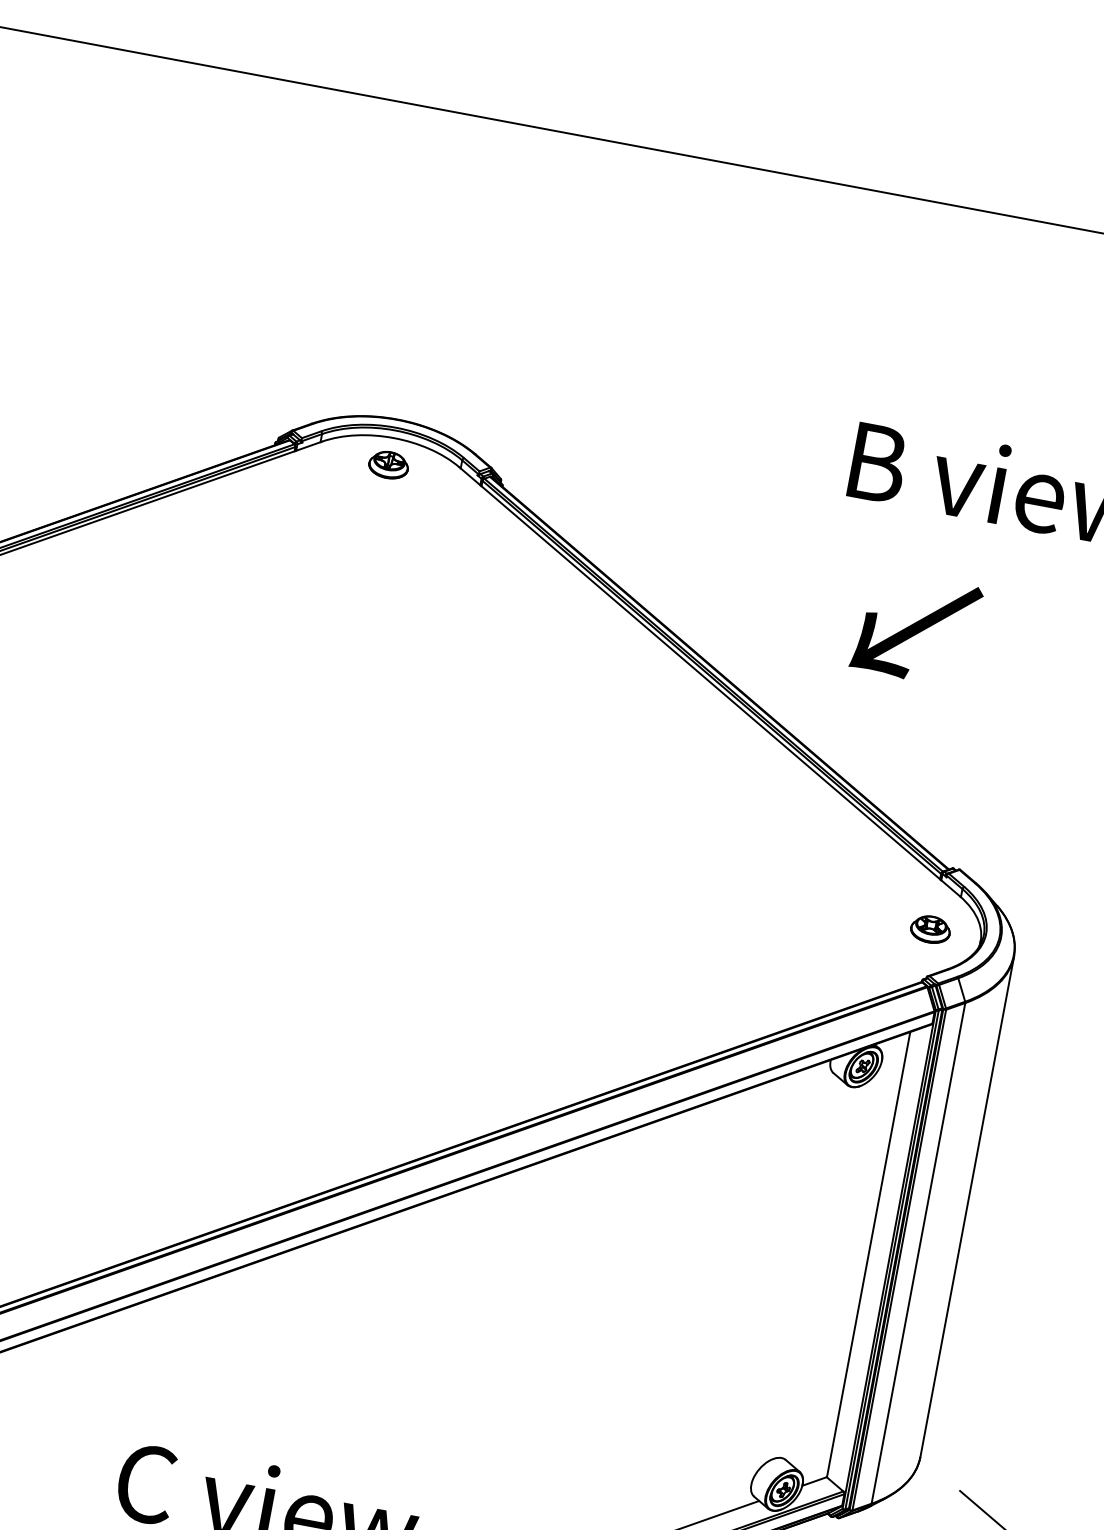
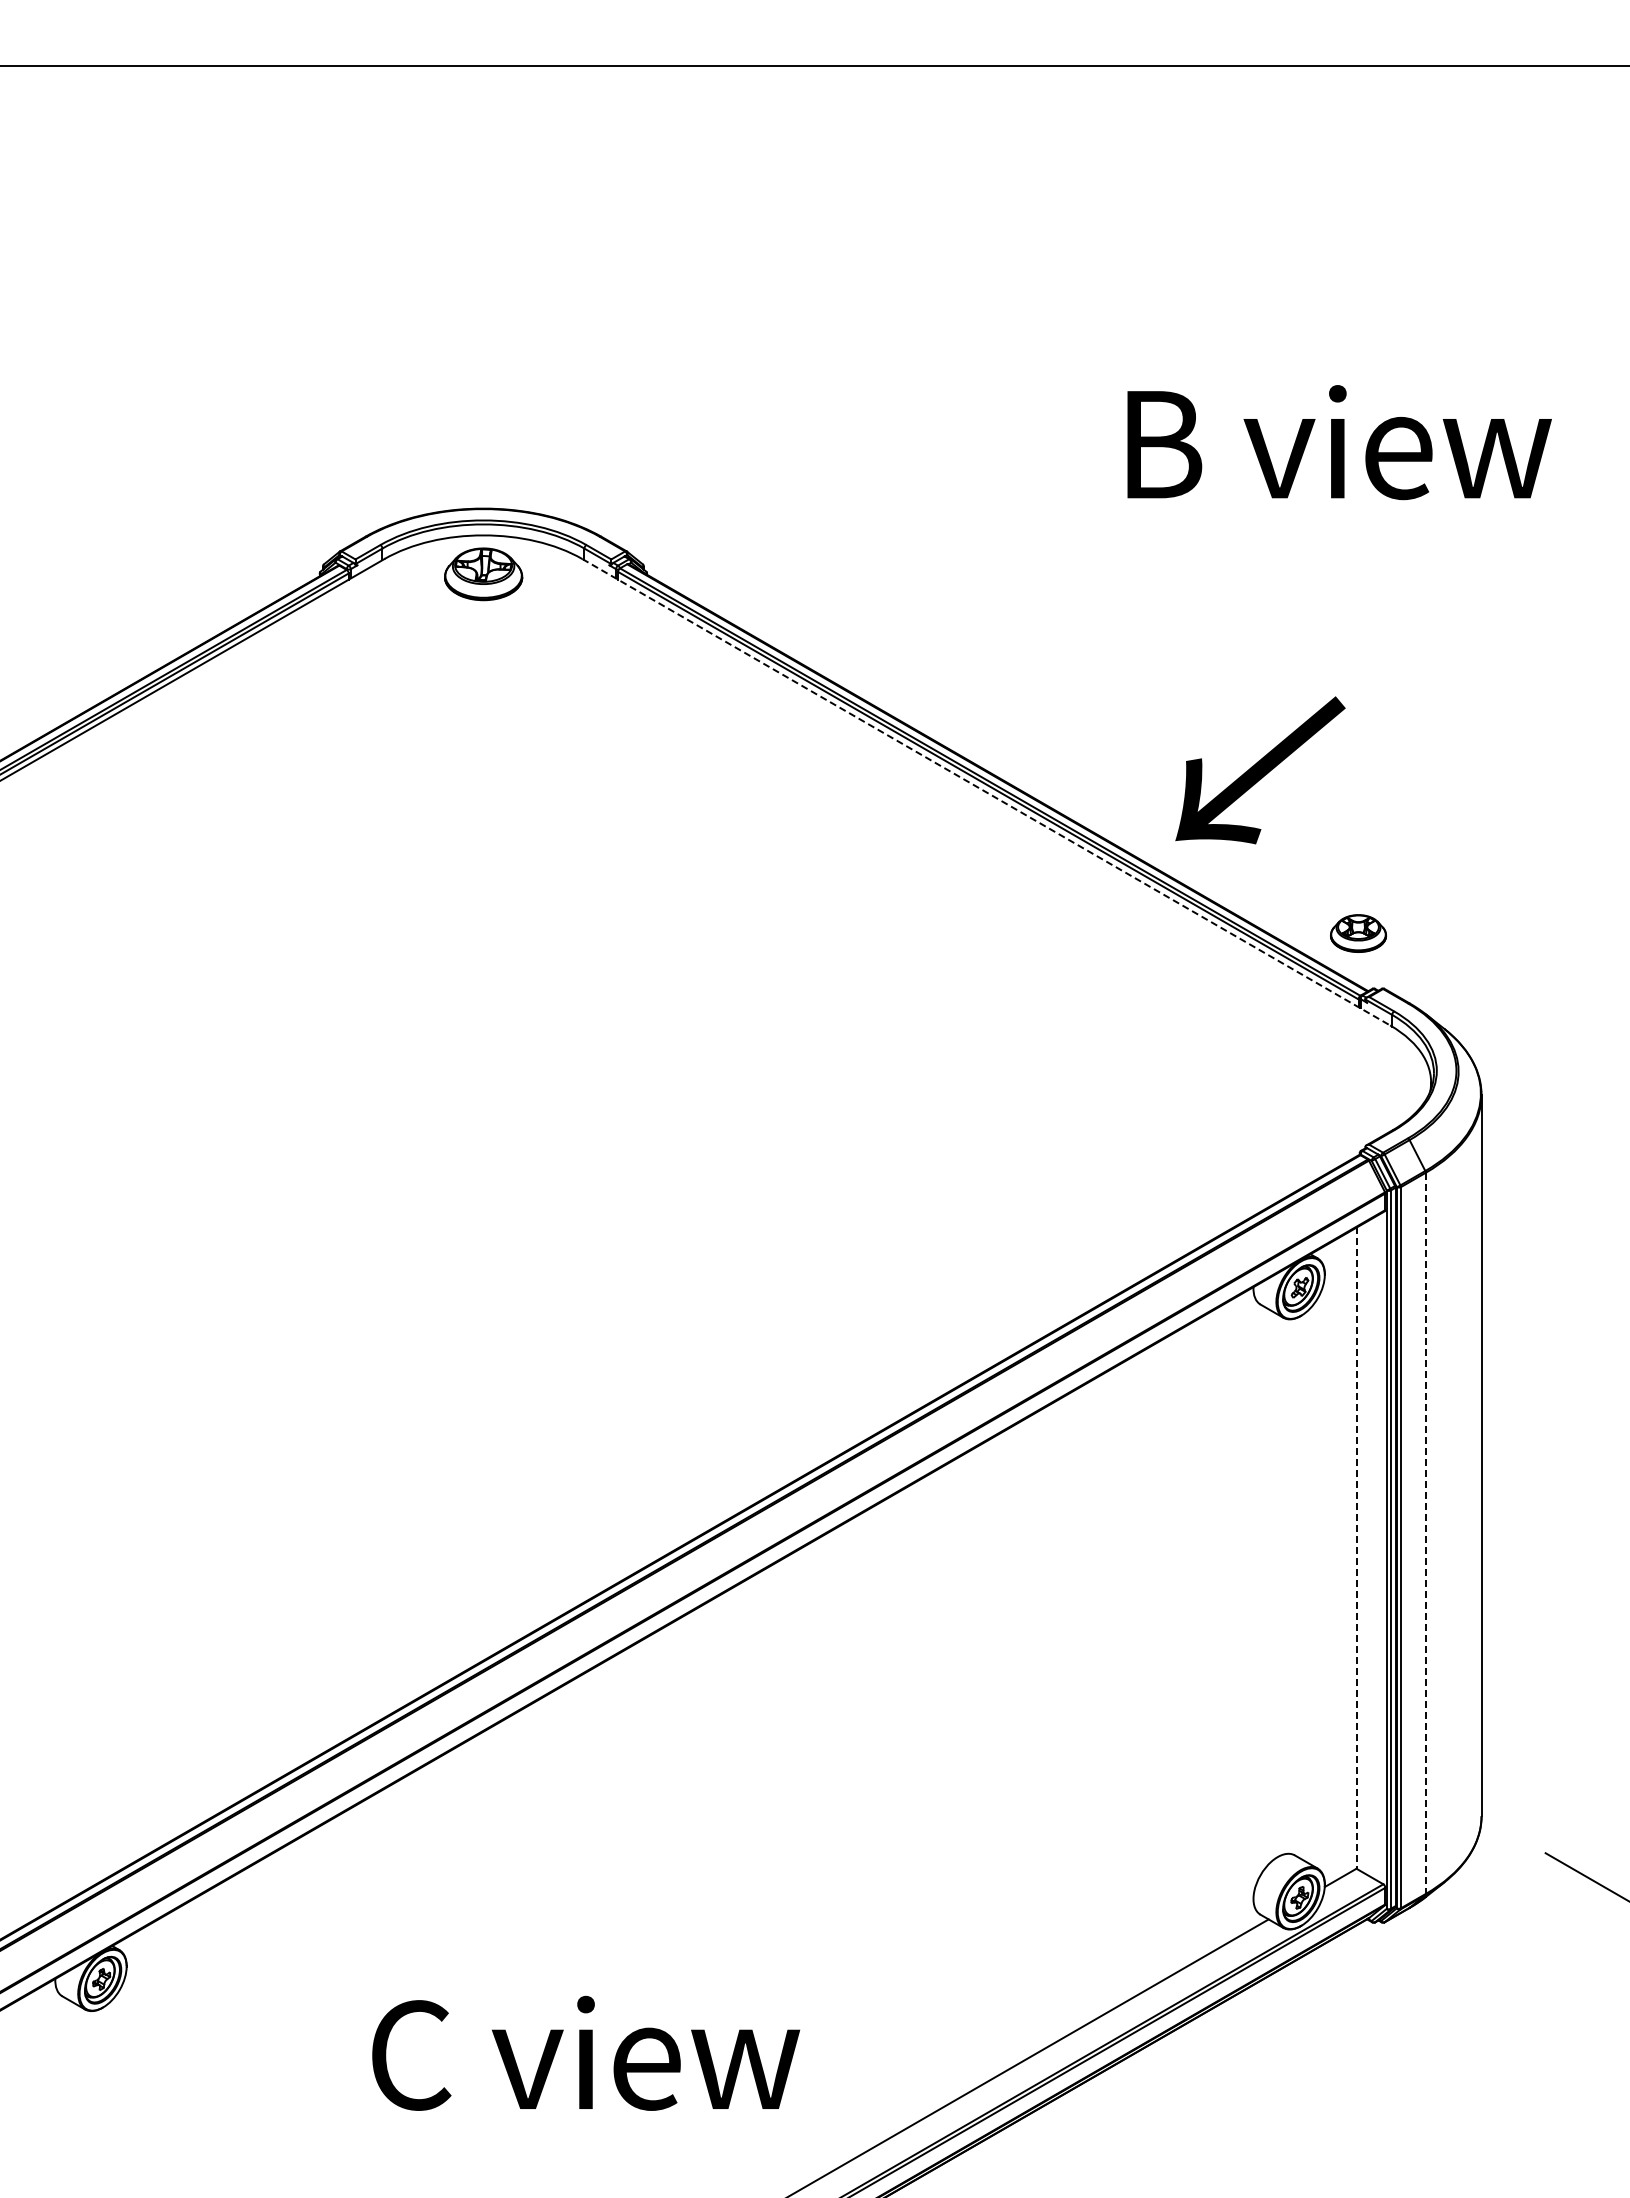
part: (388, 465) -> (482, 574), size x1.4
text: (916, 628) -> (1260, 770), moved
line: (709, 681) -> (986, 792), solid -> dashed
part: (930, 929) -> (1358, 933), moved
line: (918, 1253) -> (1425, 1533), solid -> dashed
line: (868, 1254) -> (1356, 1548), solid -> dashed

